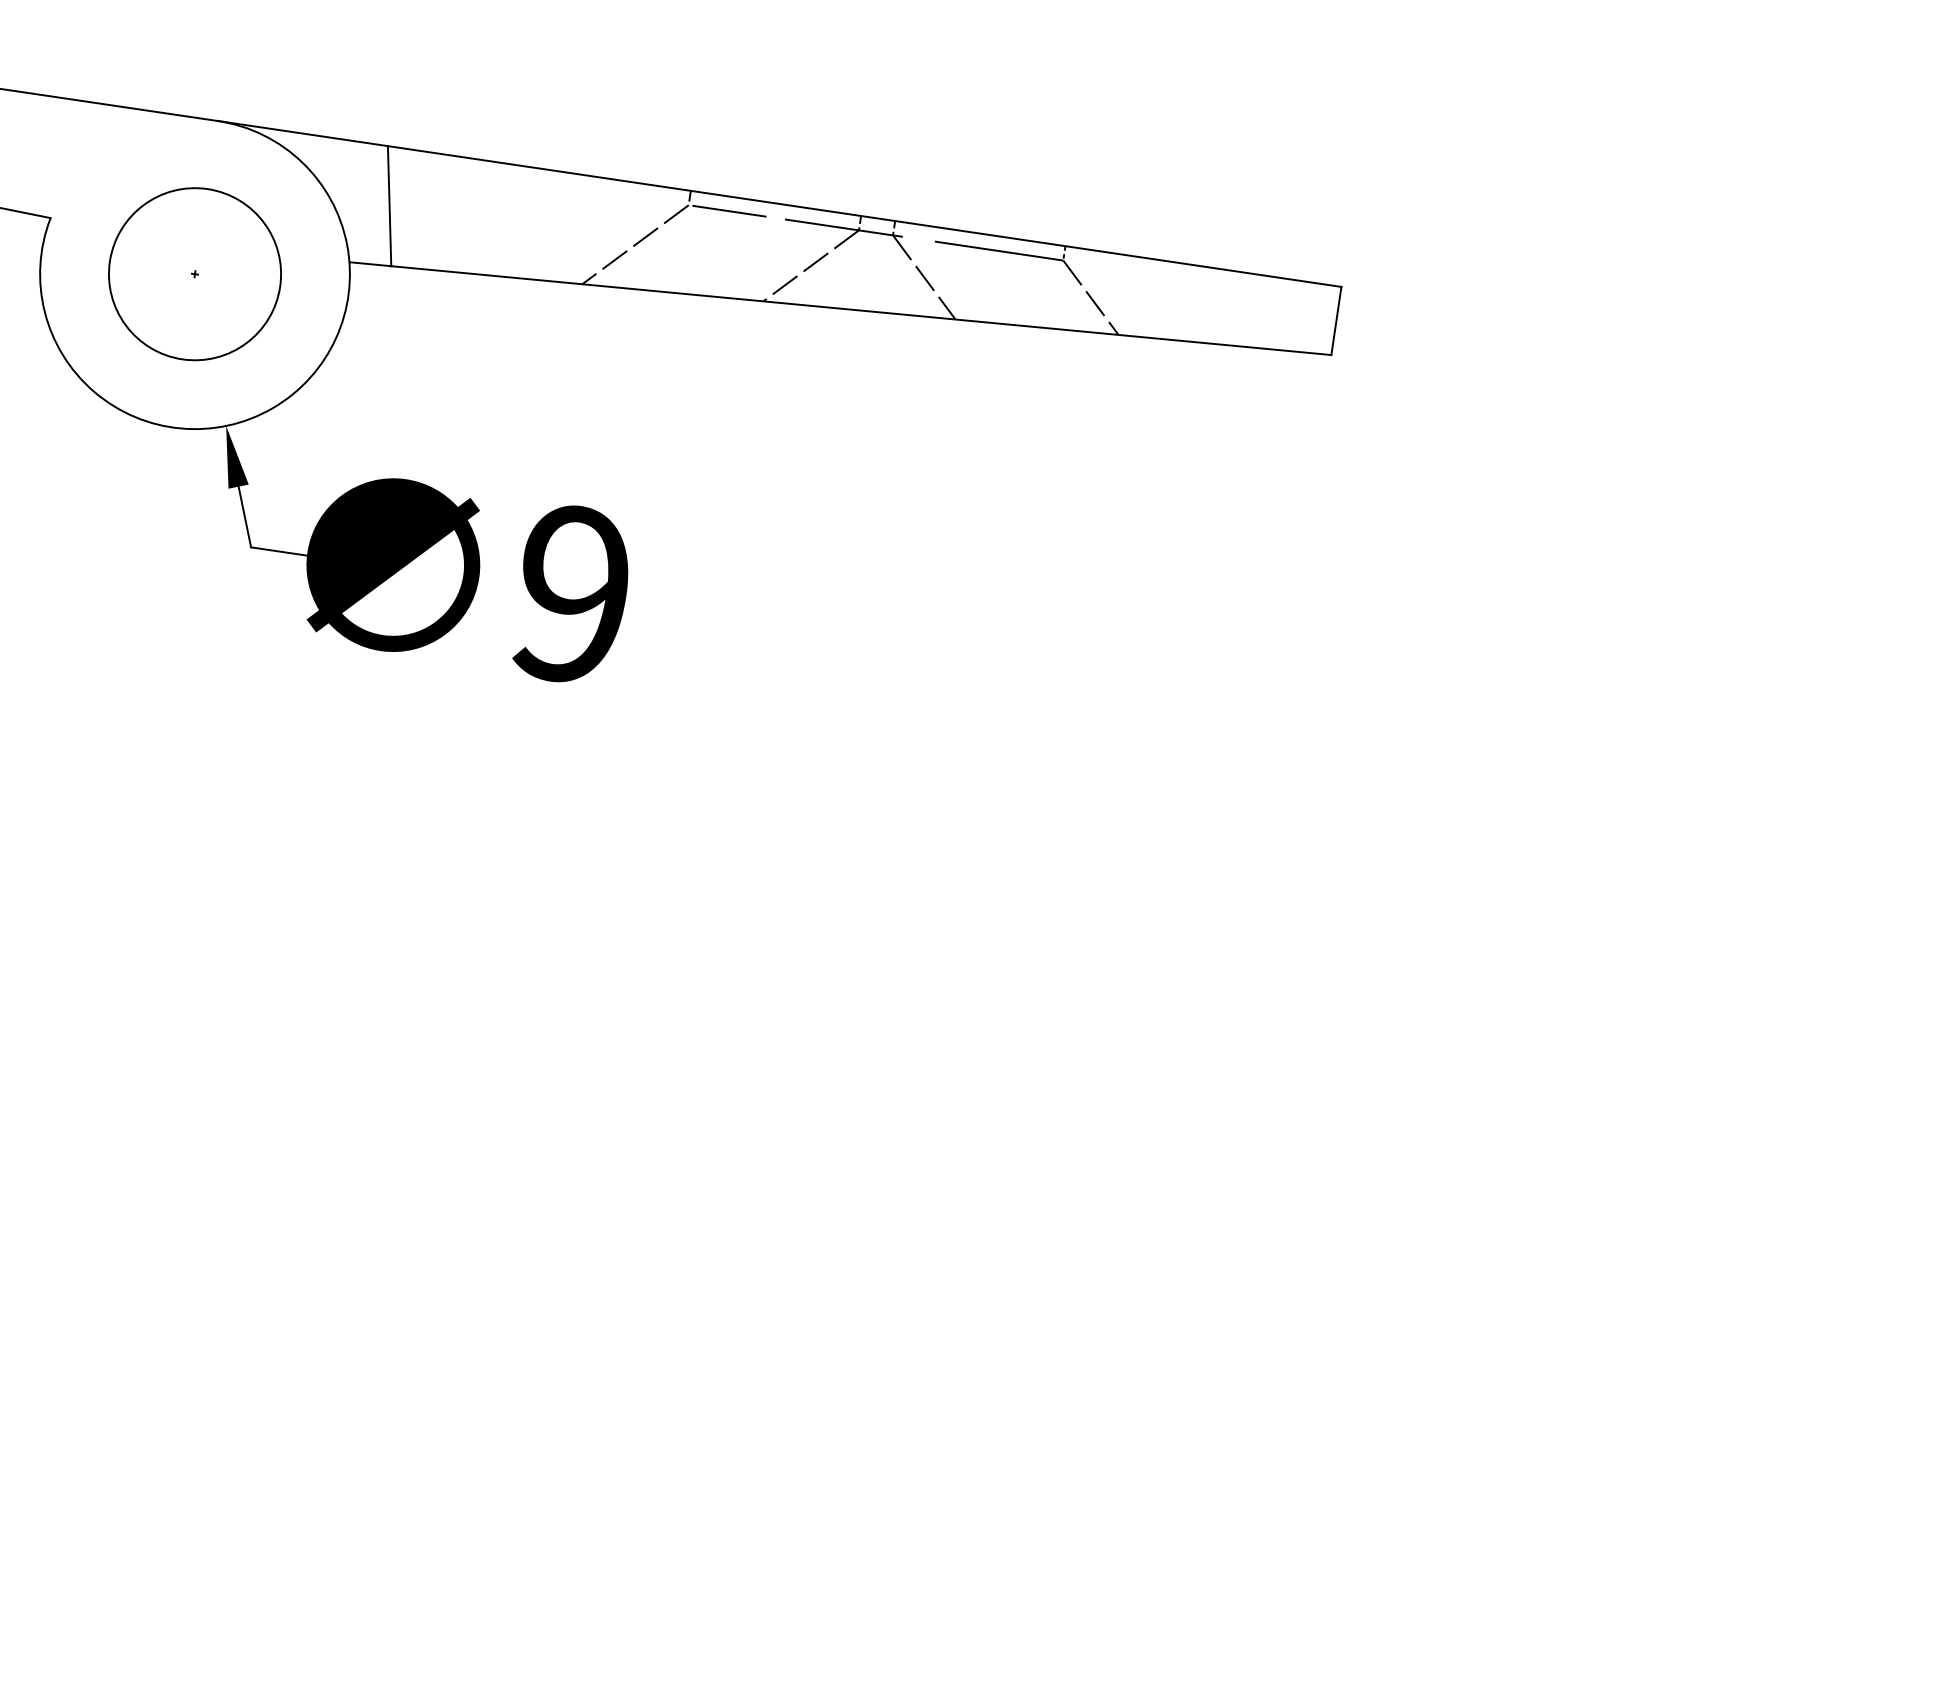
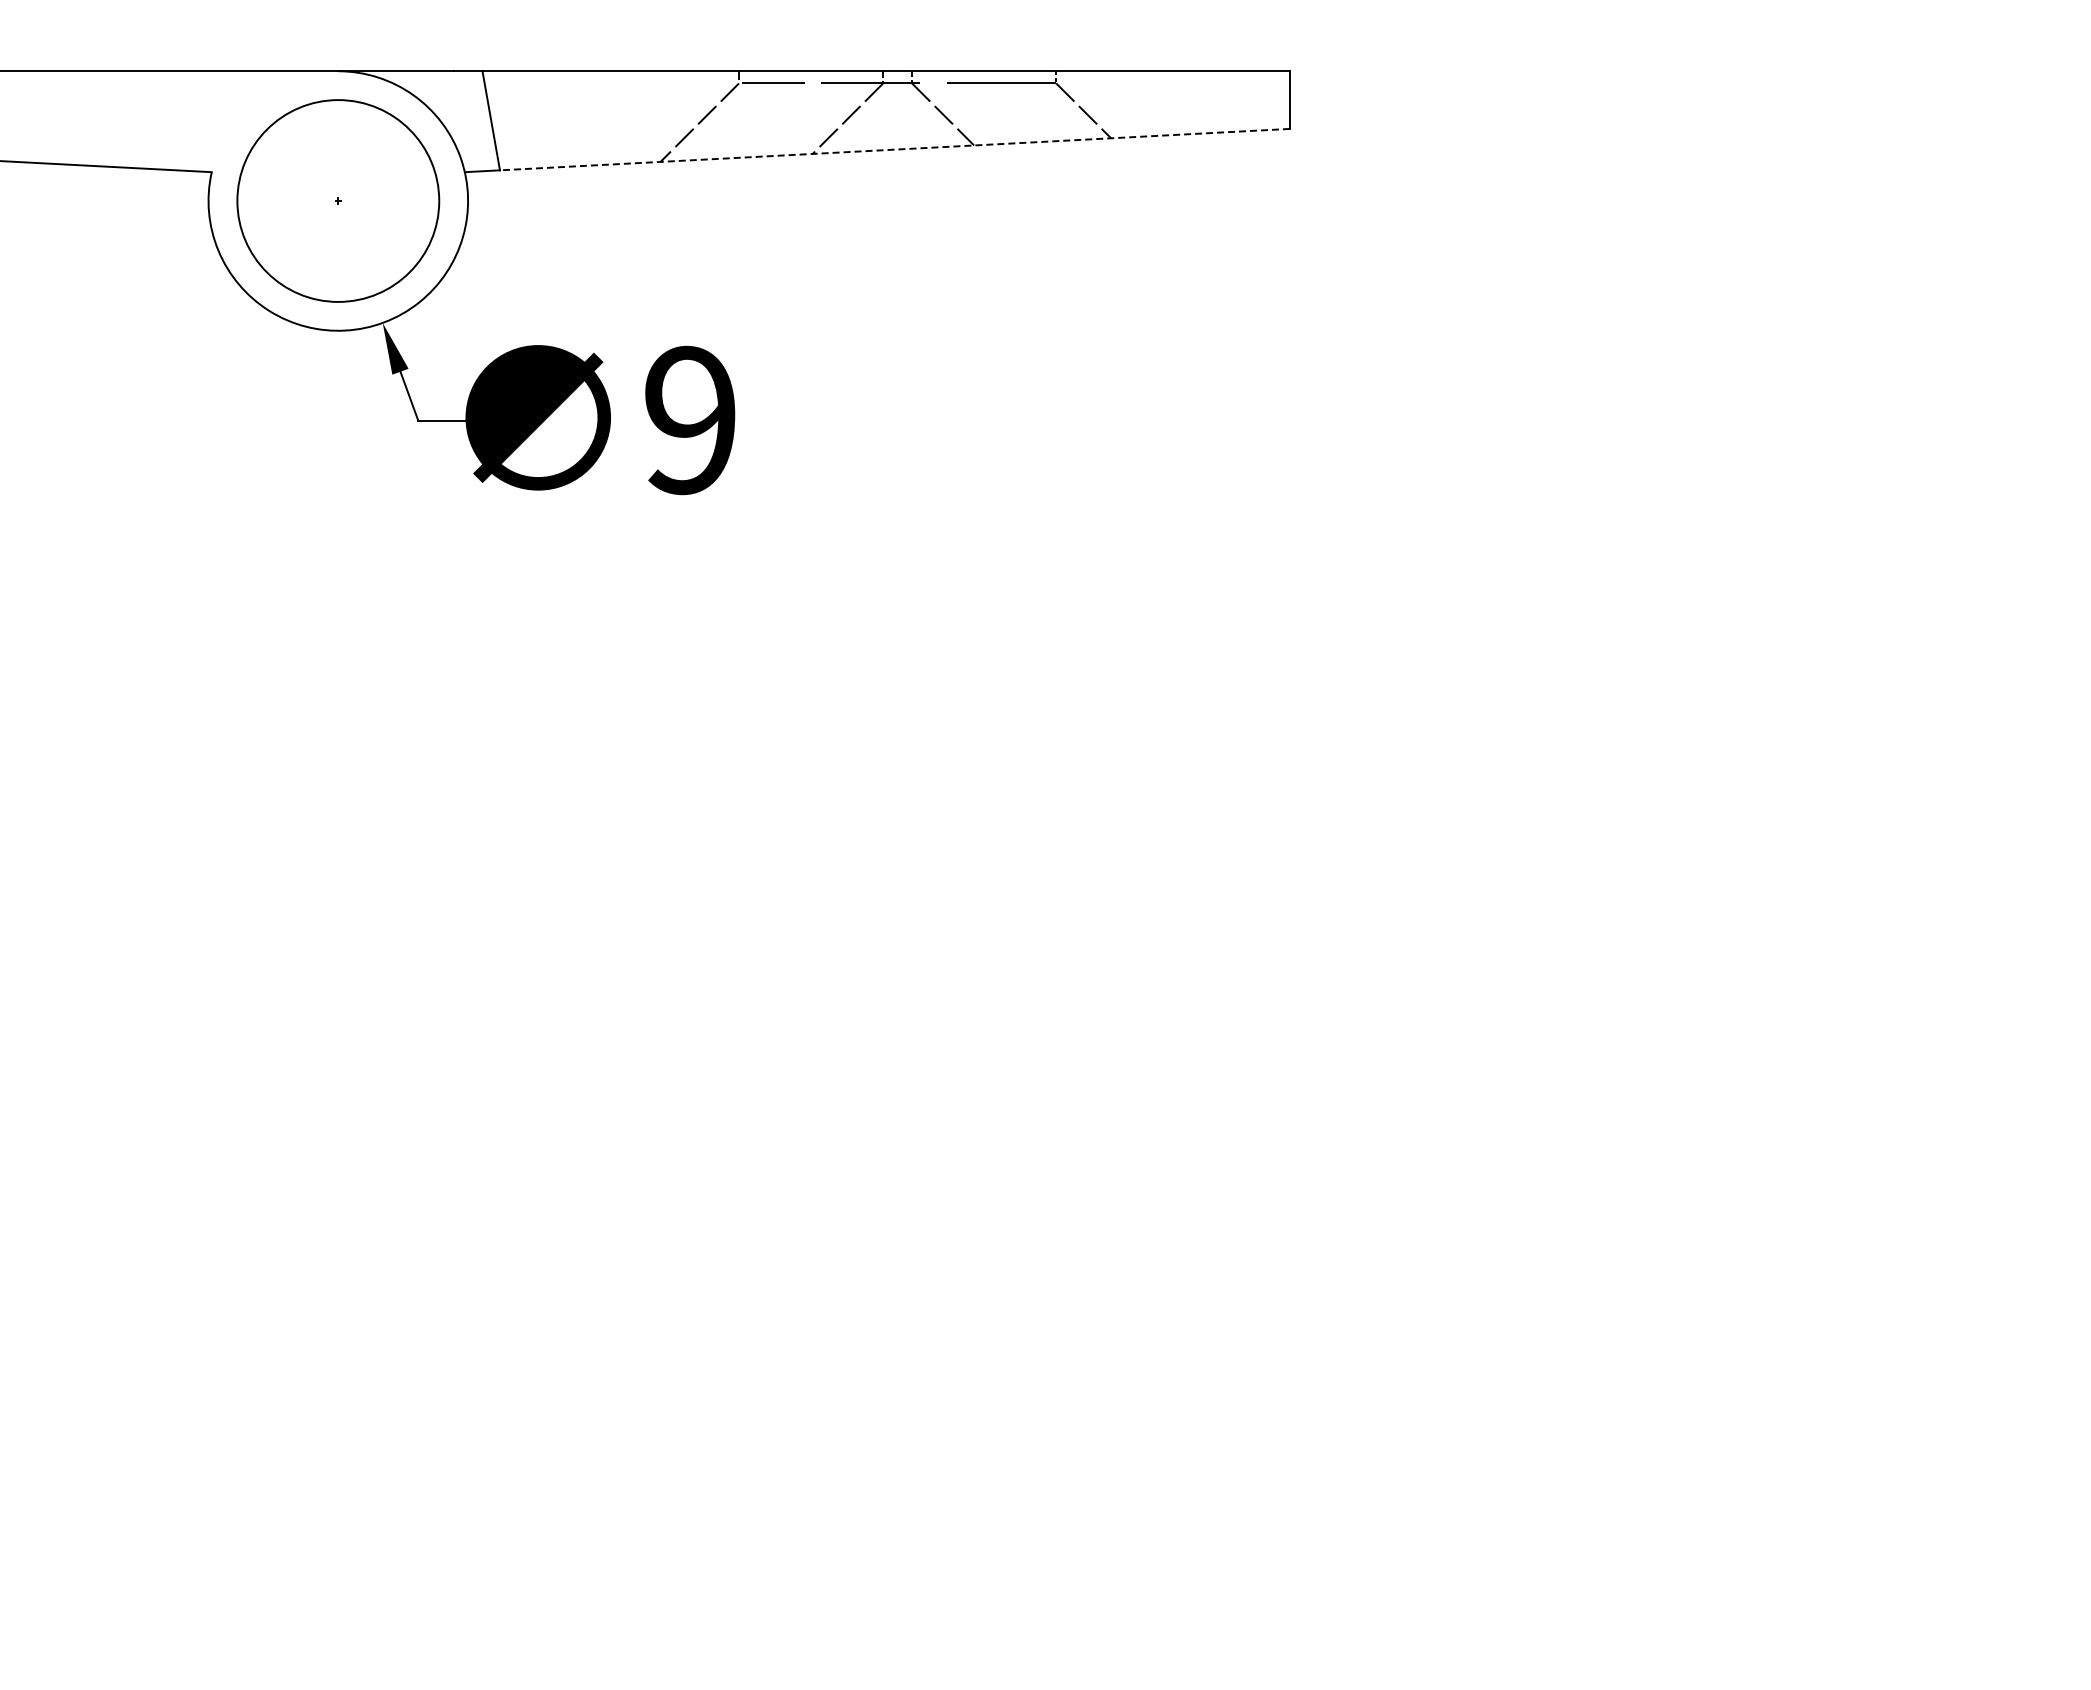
circle: (195, 273) -> (338, 200), size x1.4
line: (860, 310) -> (894, 149), solid -> dashed

